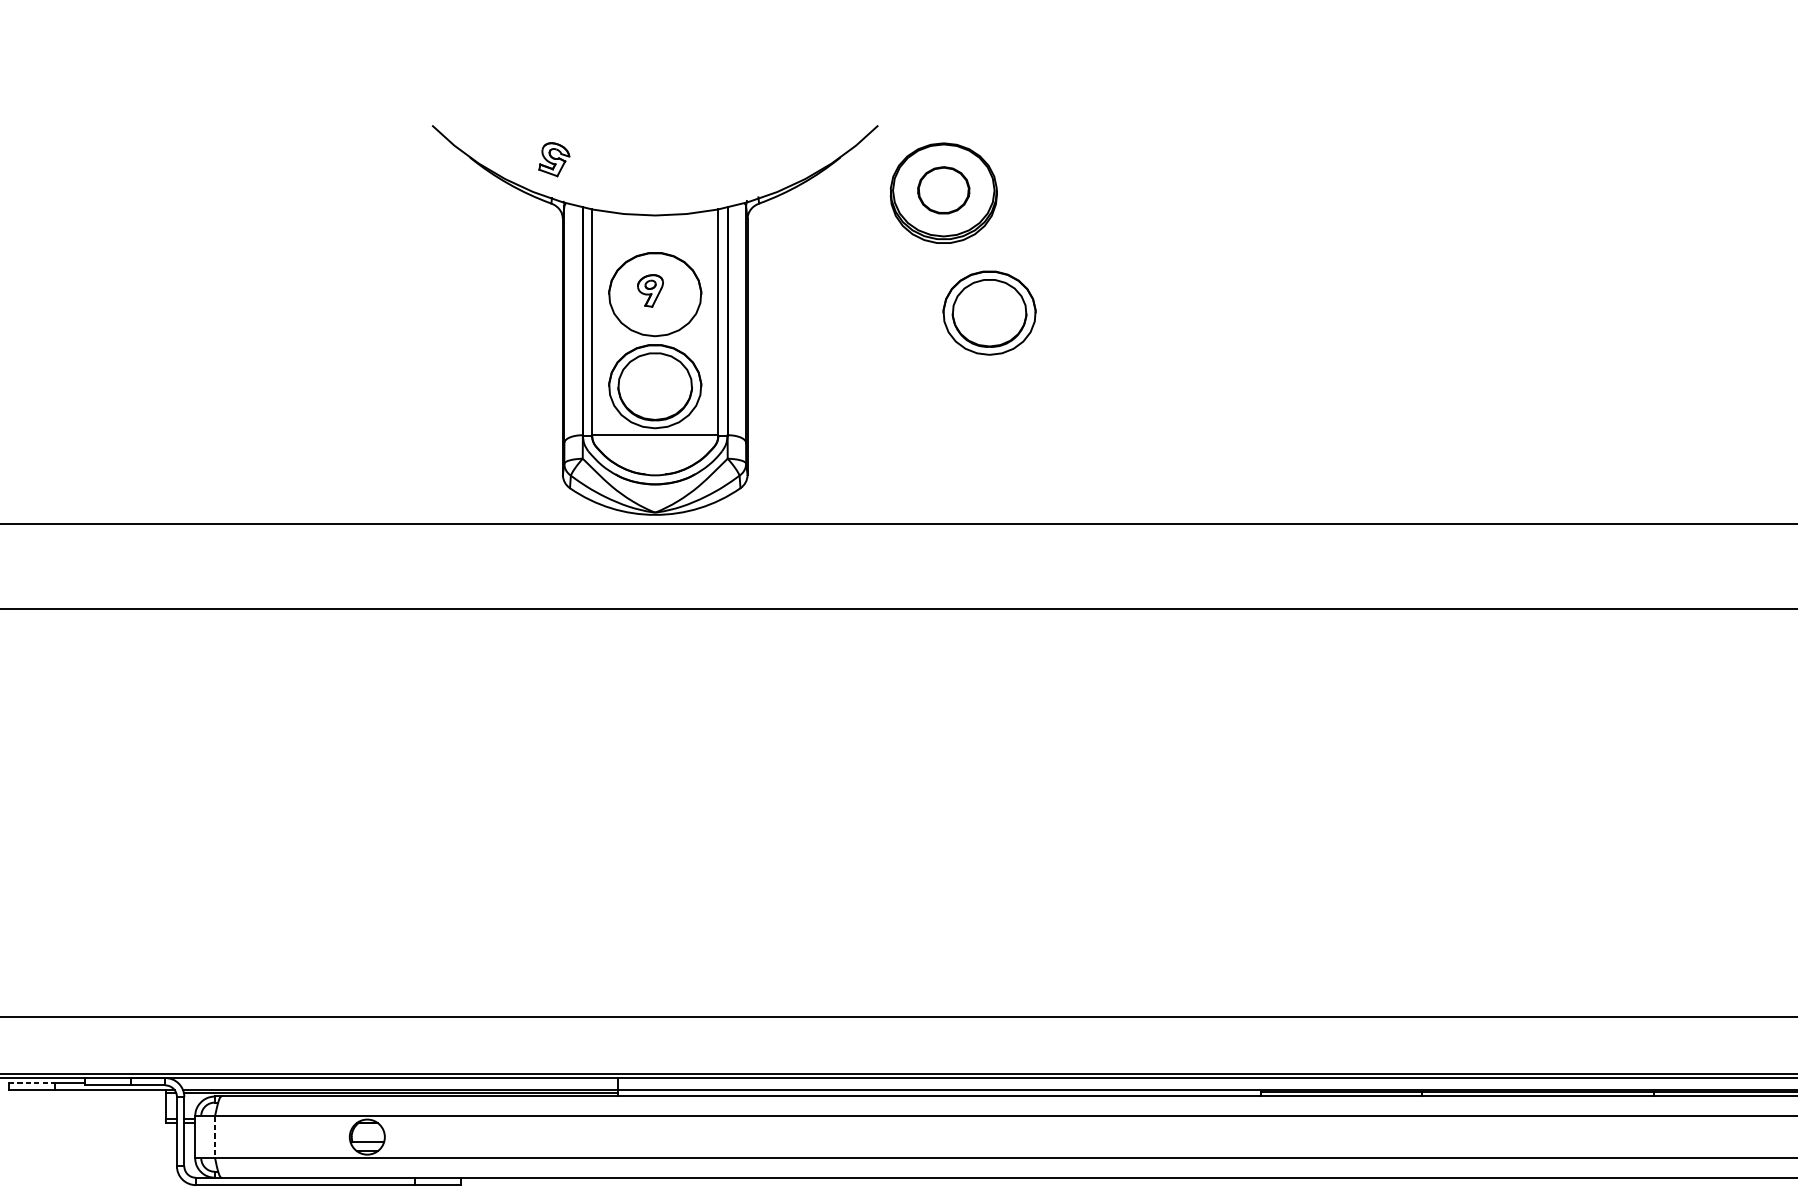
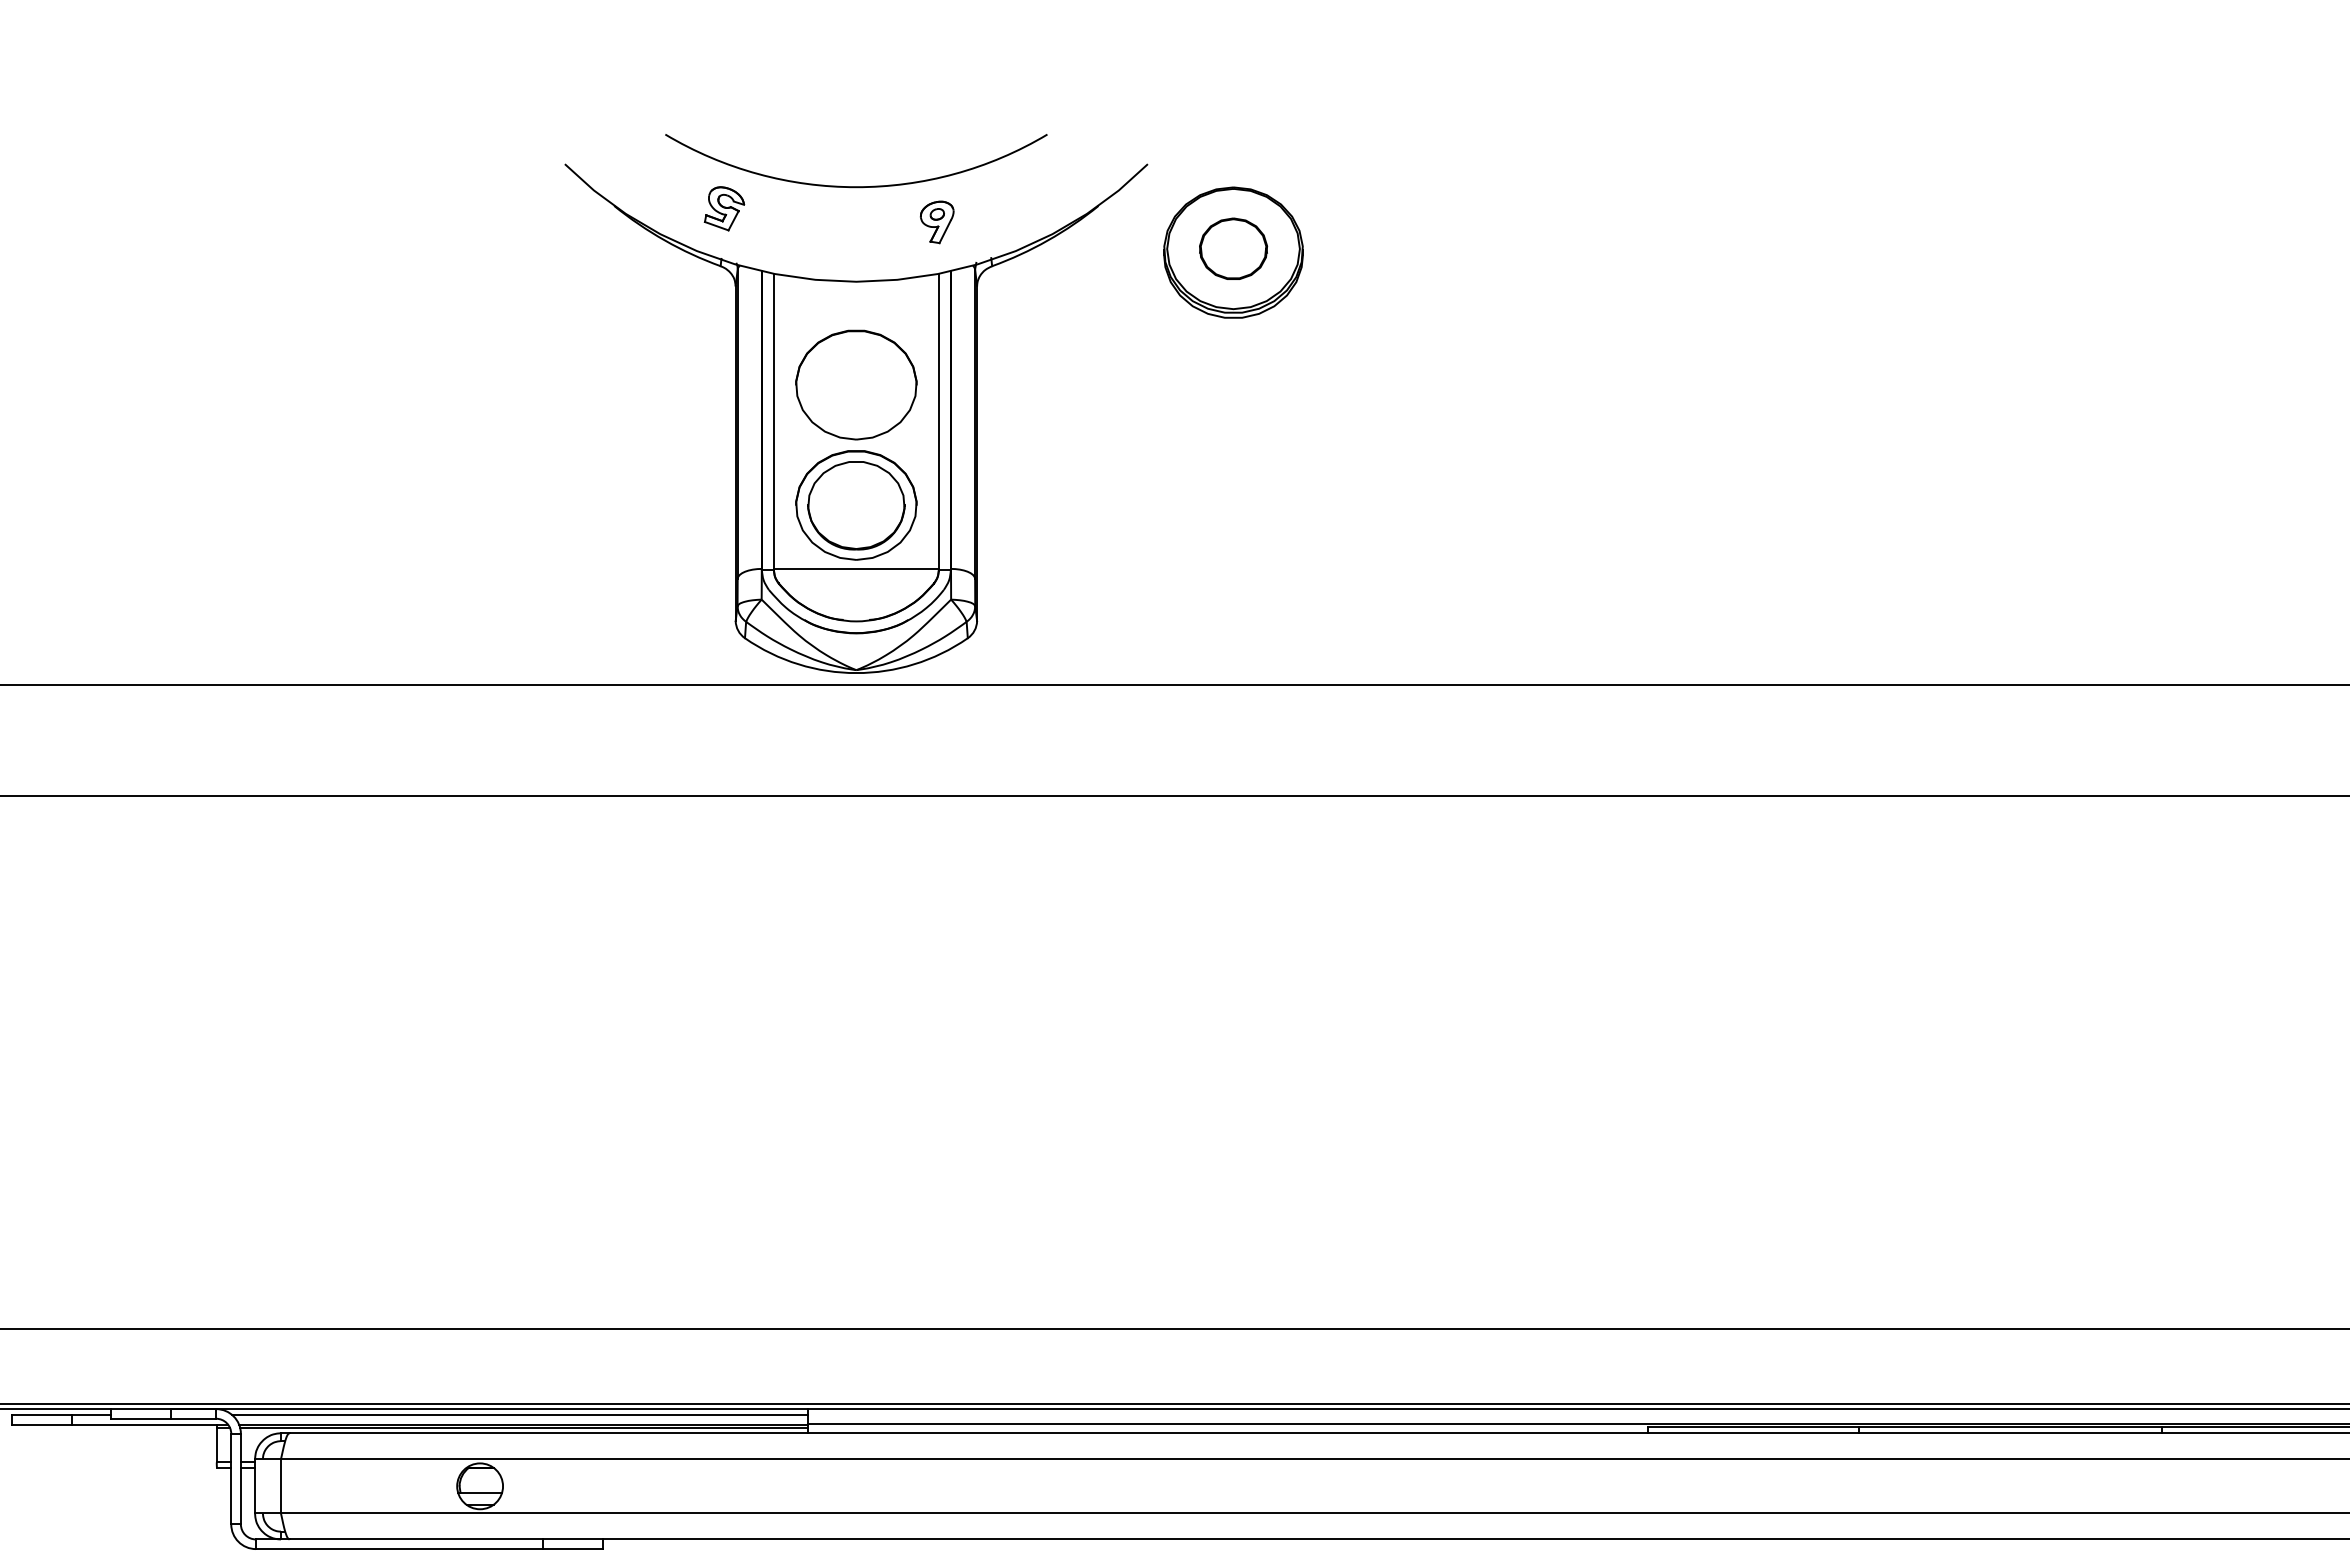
arc: (655, 142) -> (856, 186), added
part: (649, 291) -> (936, 222), moved
part: (989, 313) -> (1293, 409), removed
line: (32, 1082) -> (42, 1415), dashed -> solid
line: (398, 1082) -> (520, 1415), added
line: (214, 1137) -> (280, 1486), dashed -> solid

